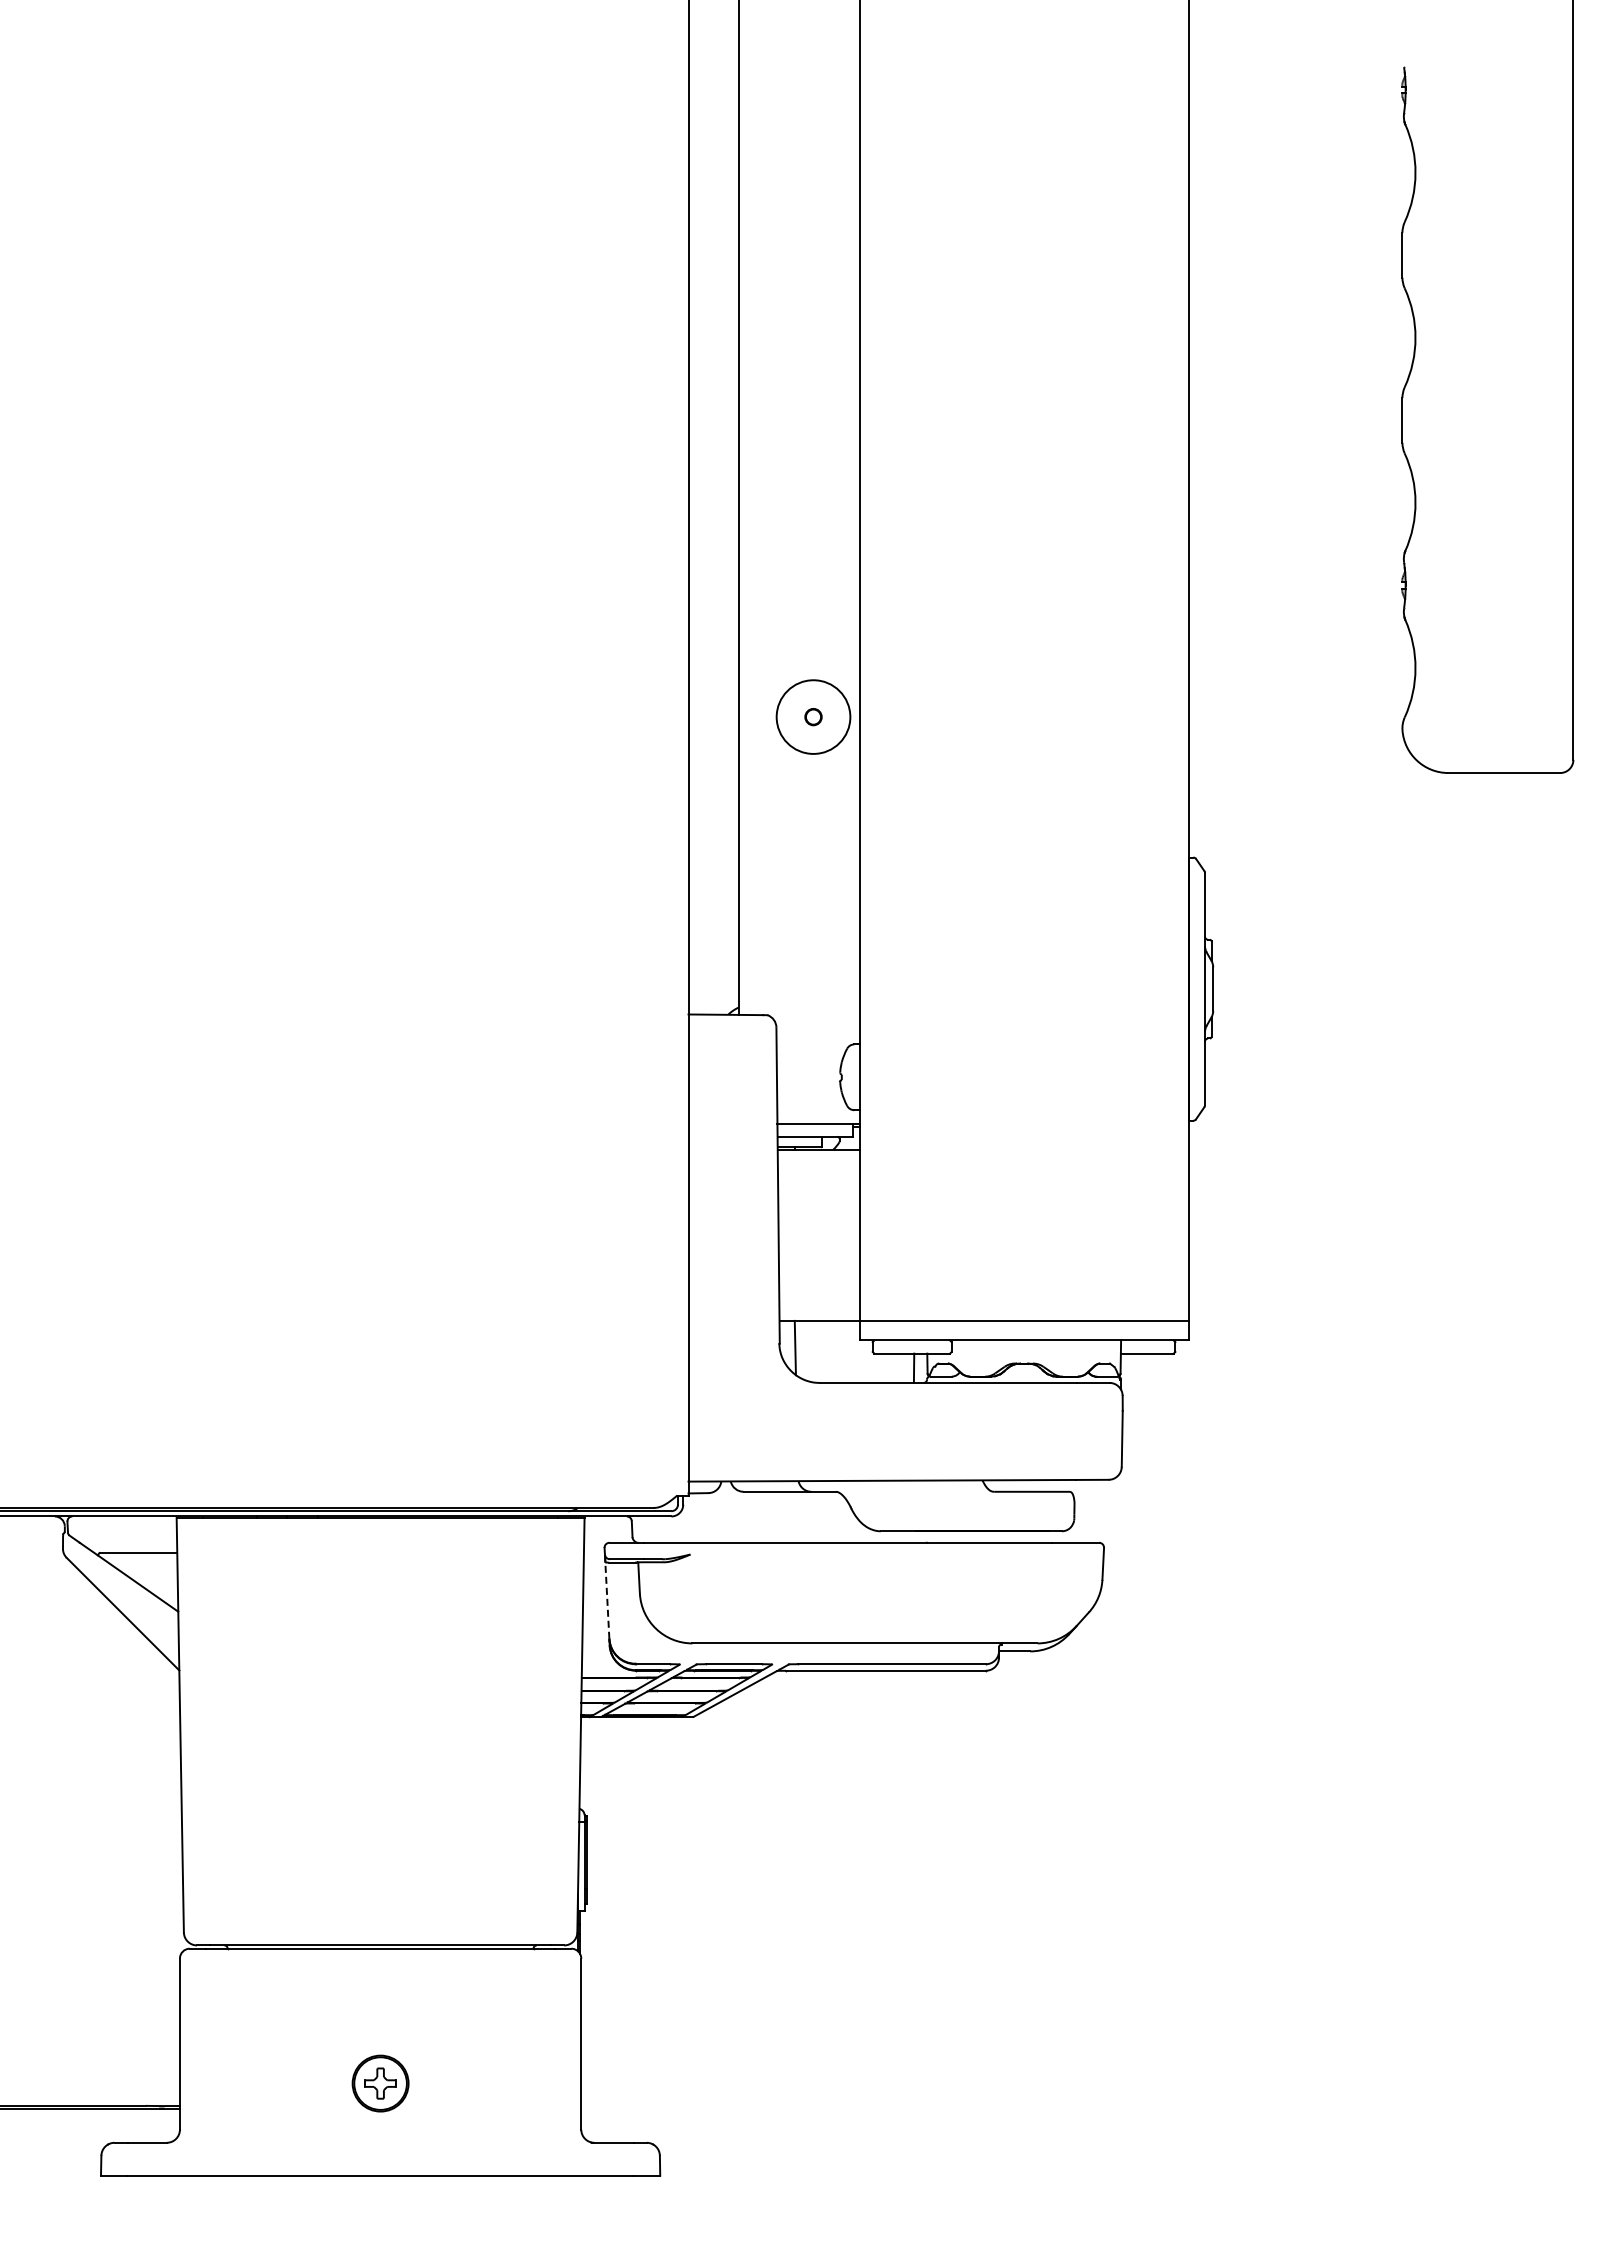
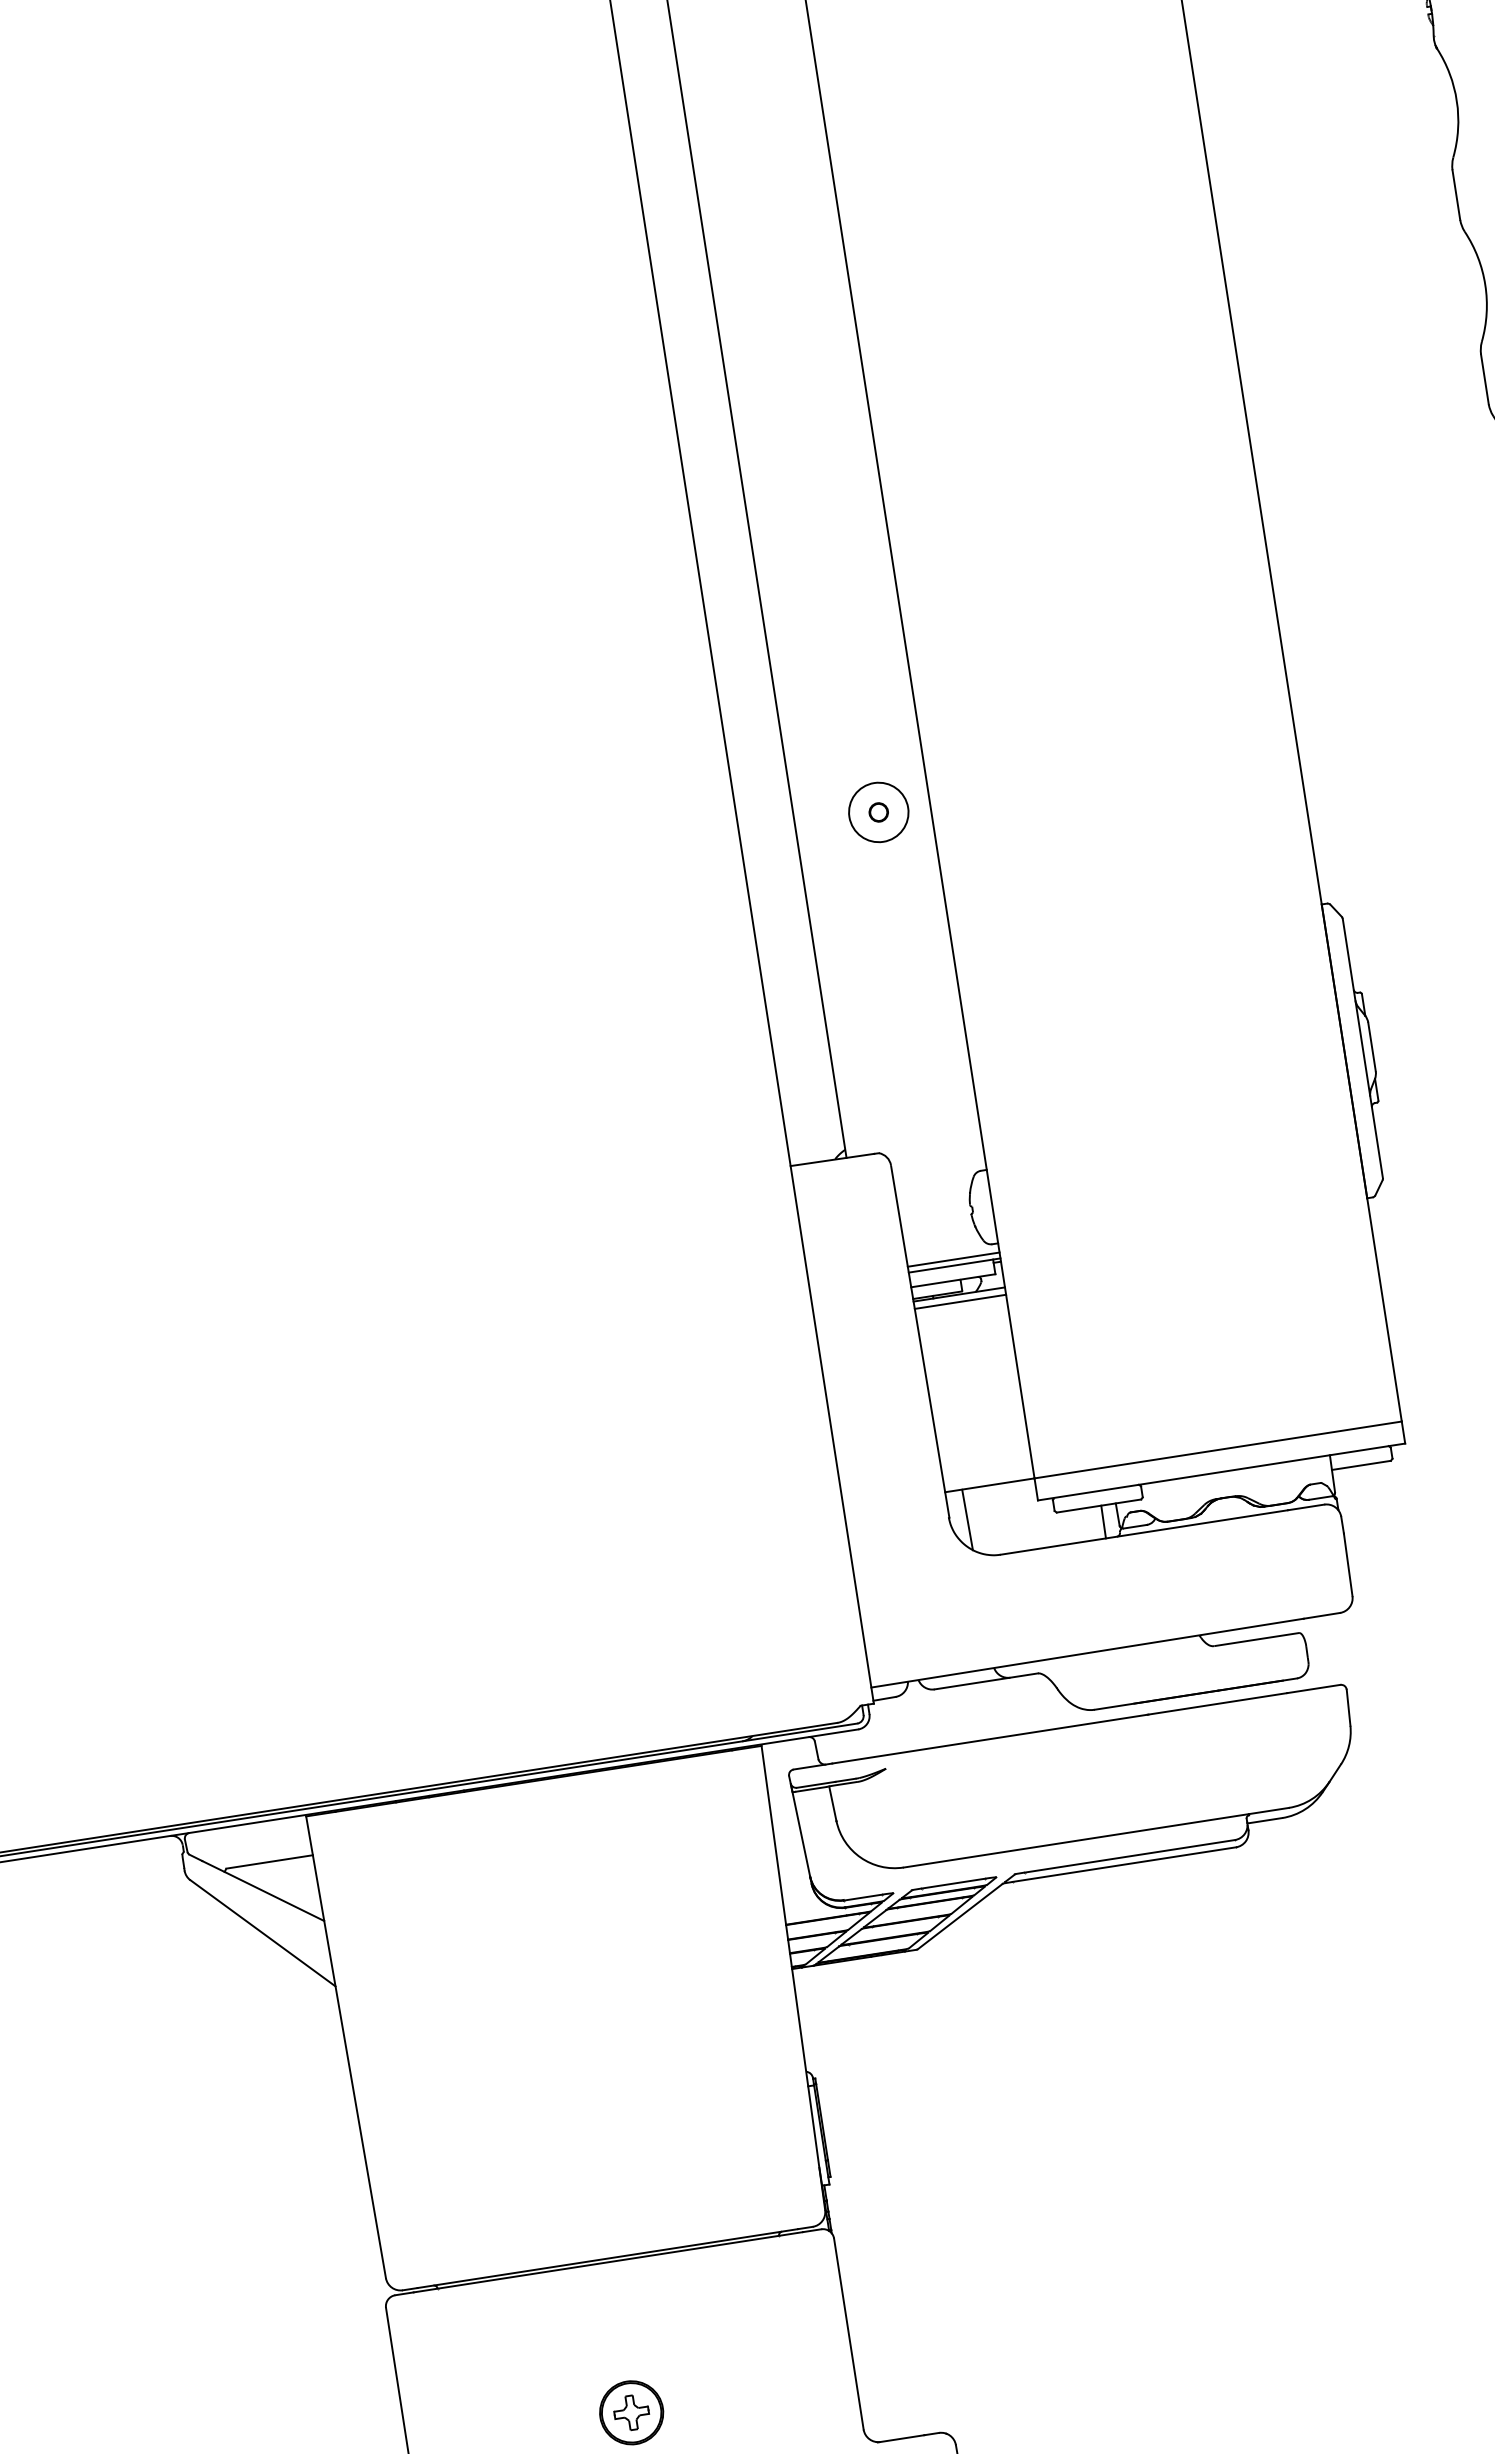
circle: (813, 716) -> (878, 811), size x0.71
line: (818, 1118) -> (953, 1259), added
line: (818, 1156) -> (960, 1302), added
line: (607, 1600) -> (801, 1834), dashed -> solid

